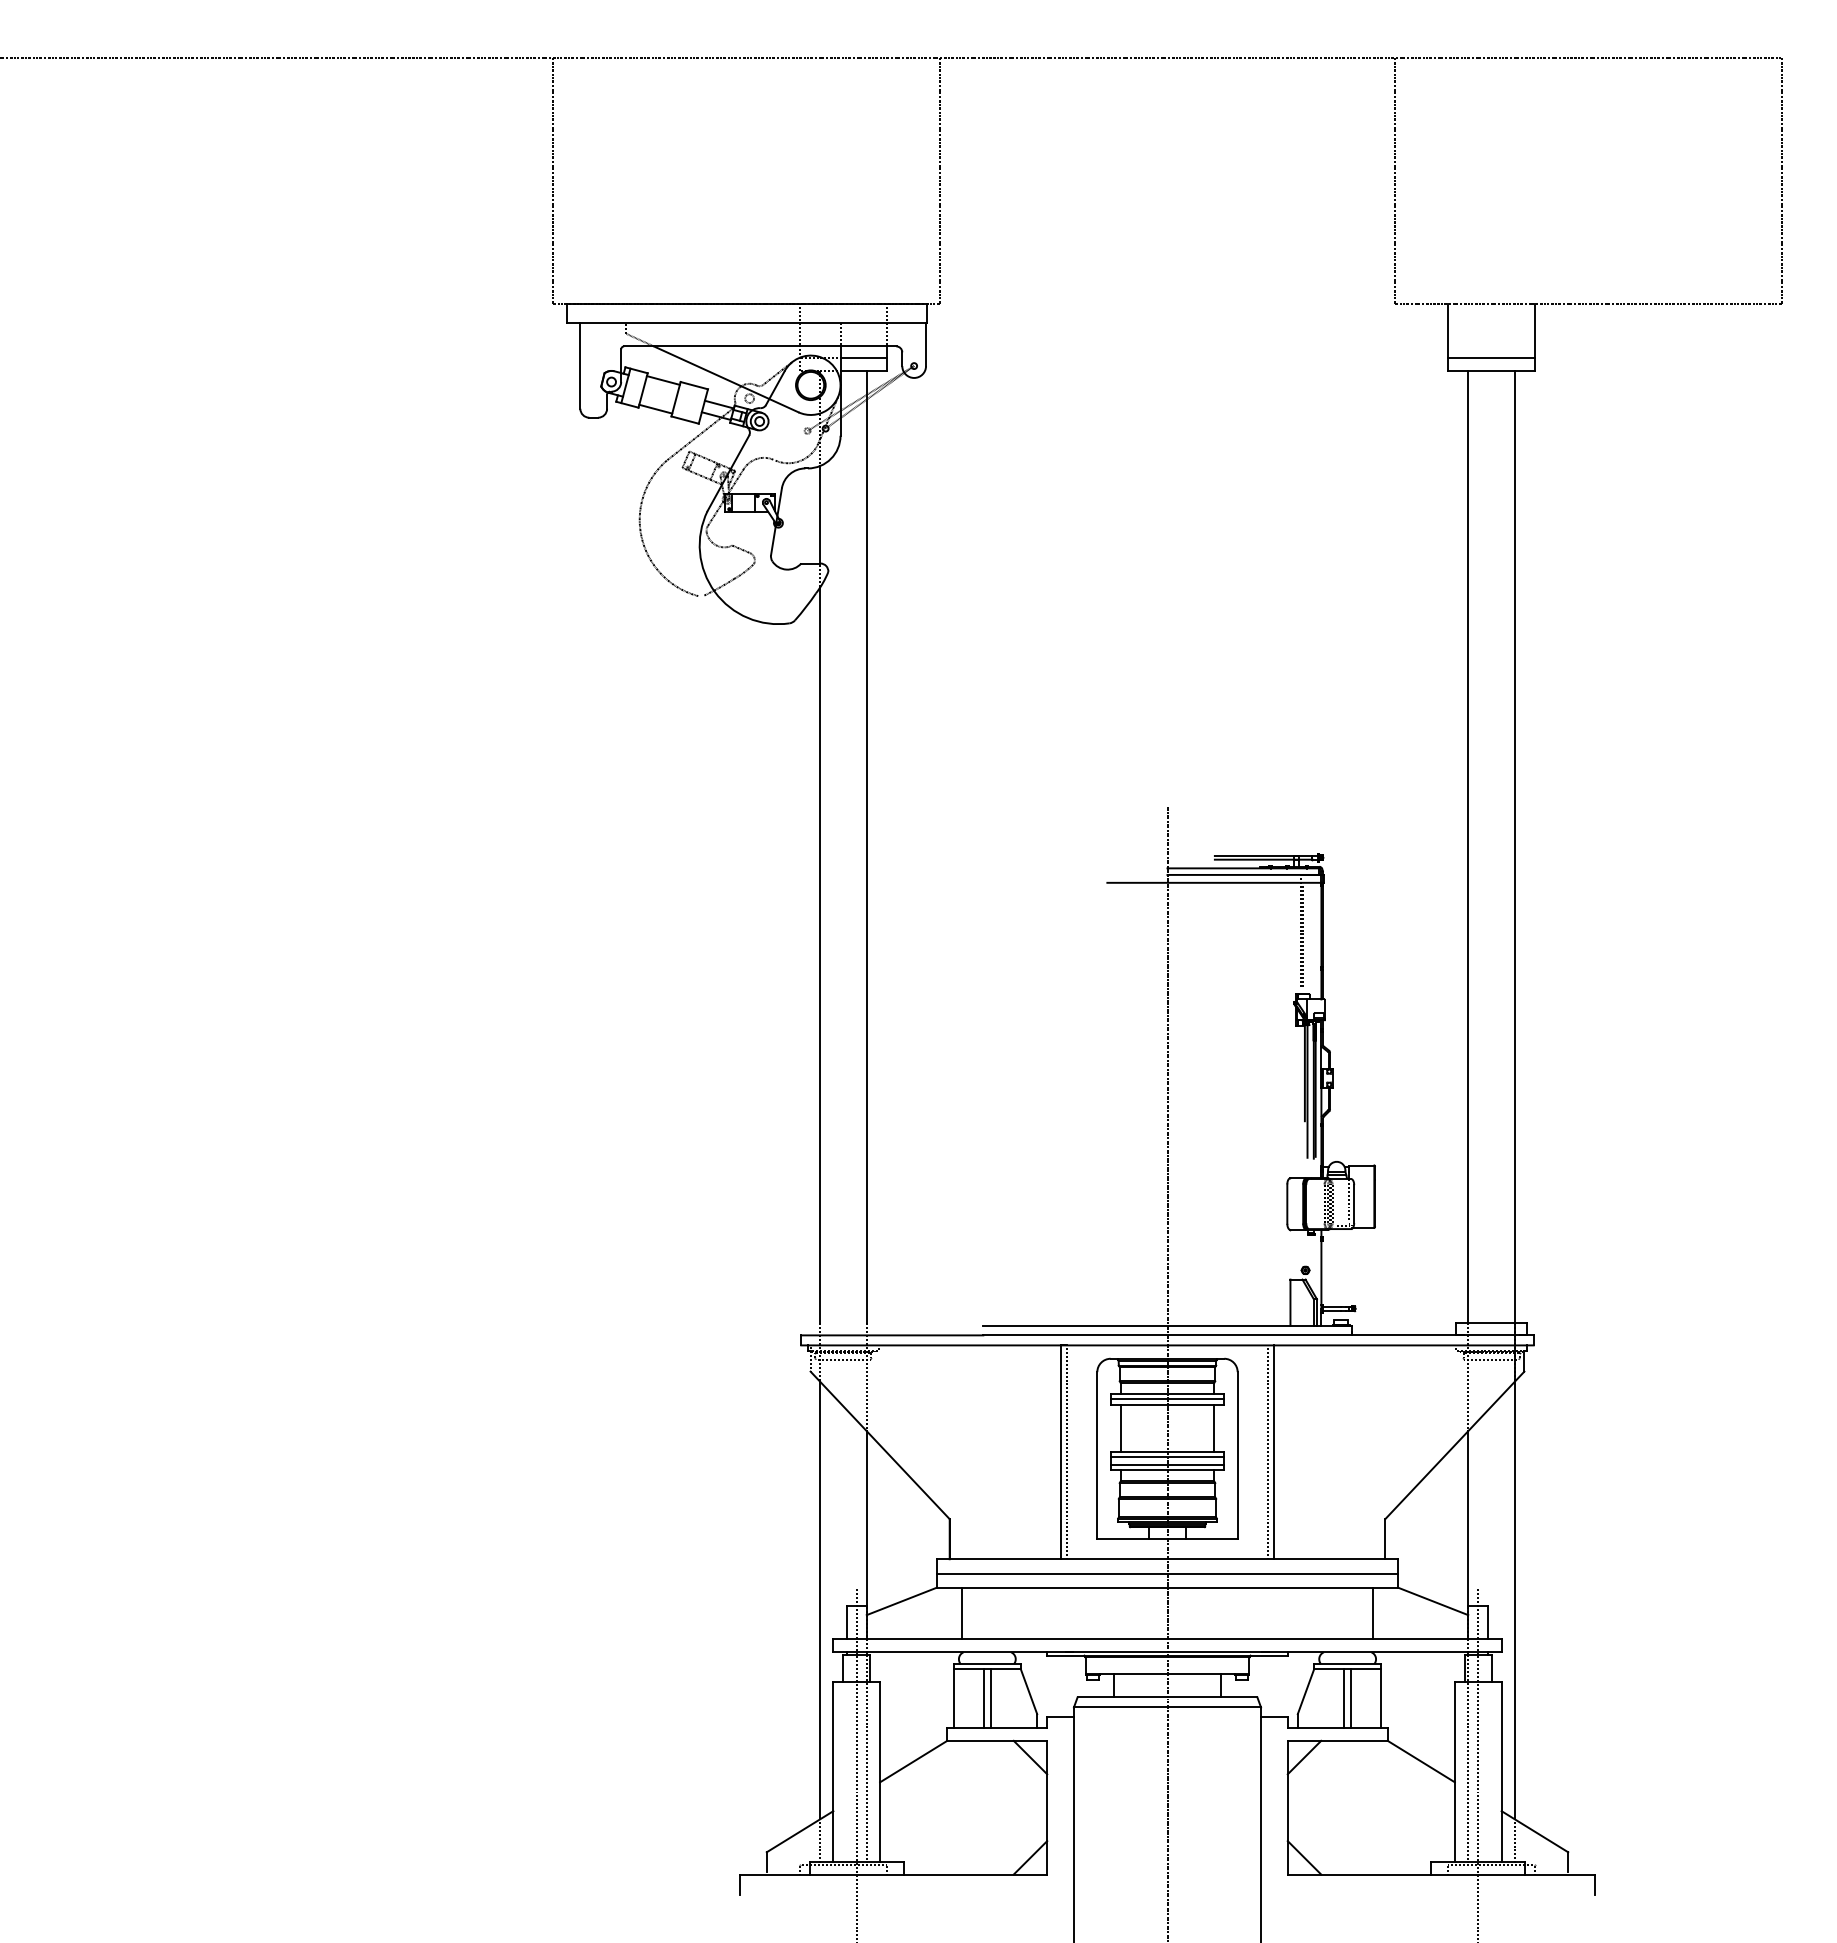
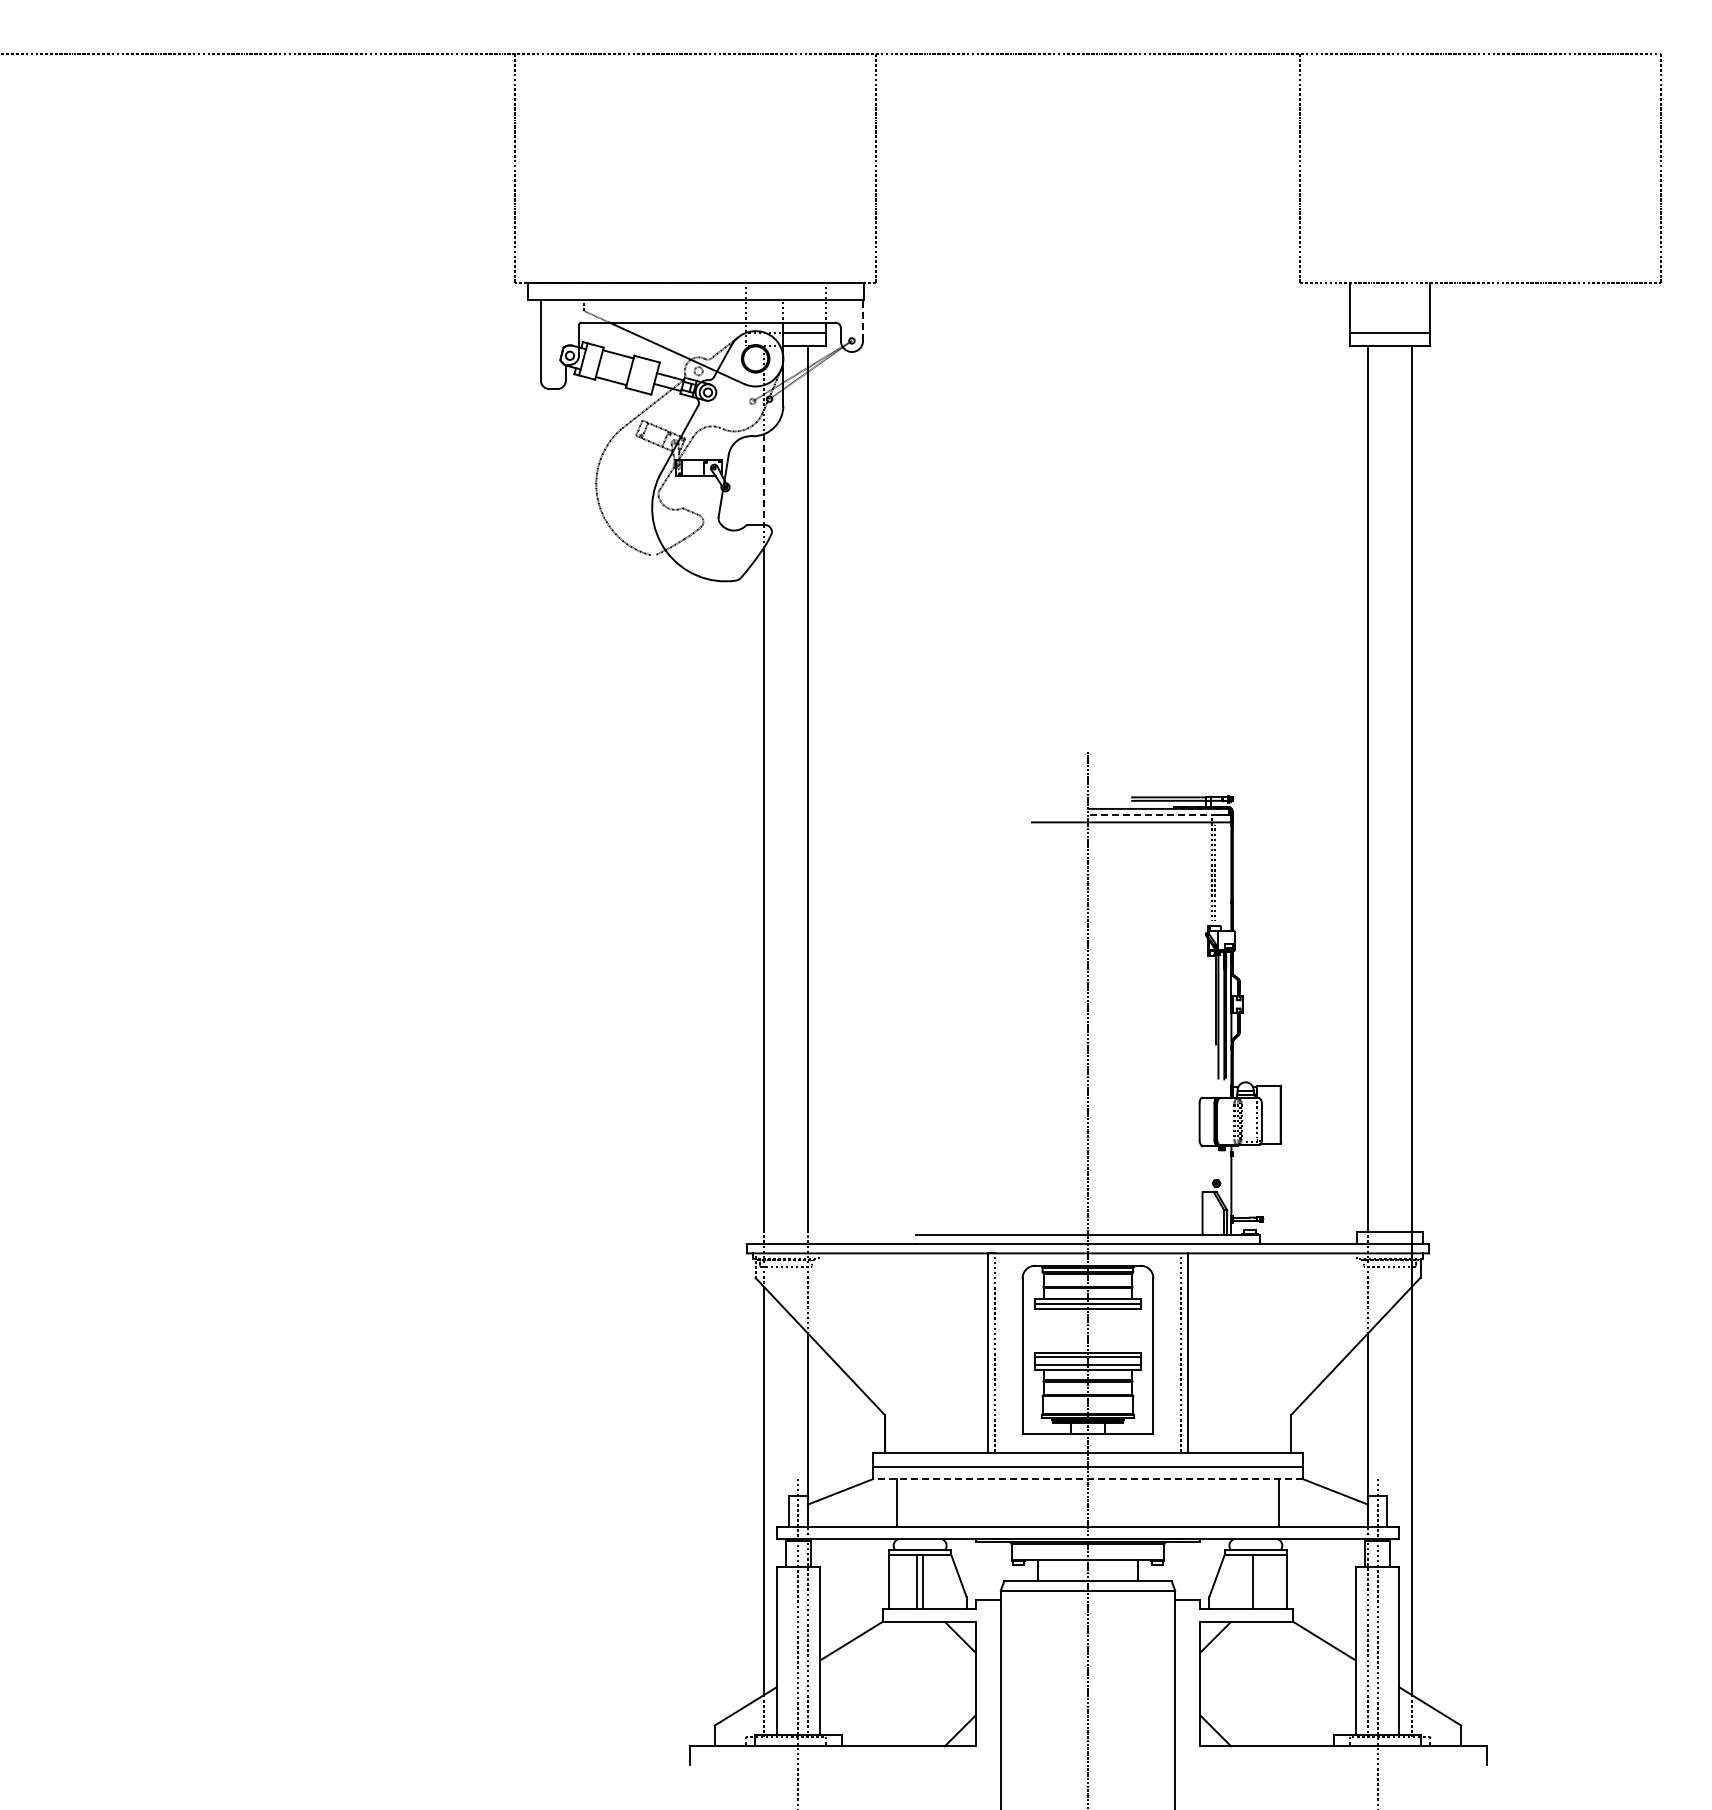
line: (926, 344) -> (863, 320), solid -> dashed
line: (820, 515) -> (764, 480), solid -> dashed
line: (1242, 875) -> (1157, 815), solid -> dashed
line: (1121, 1428) -> (1045, 1330), removed
line: (1213, 1428) -> (1130, 1330), removed
line: (1166, 1588) -> (1087, 1479), solid -> dashed
line: (1350, 1697) -> (1258, 1581), removed

